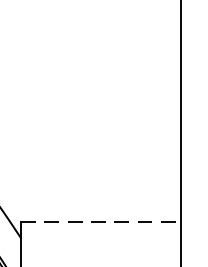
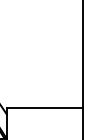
line: (101, 221) -> (45, 107), dashed -> solid

